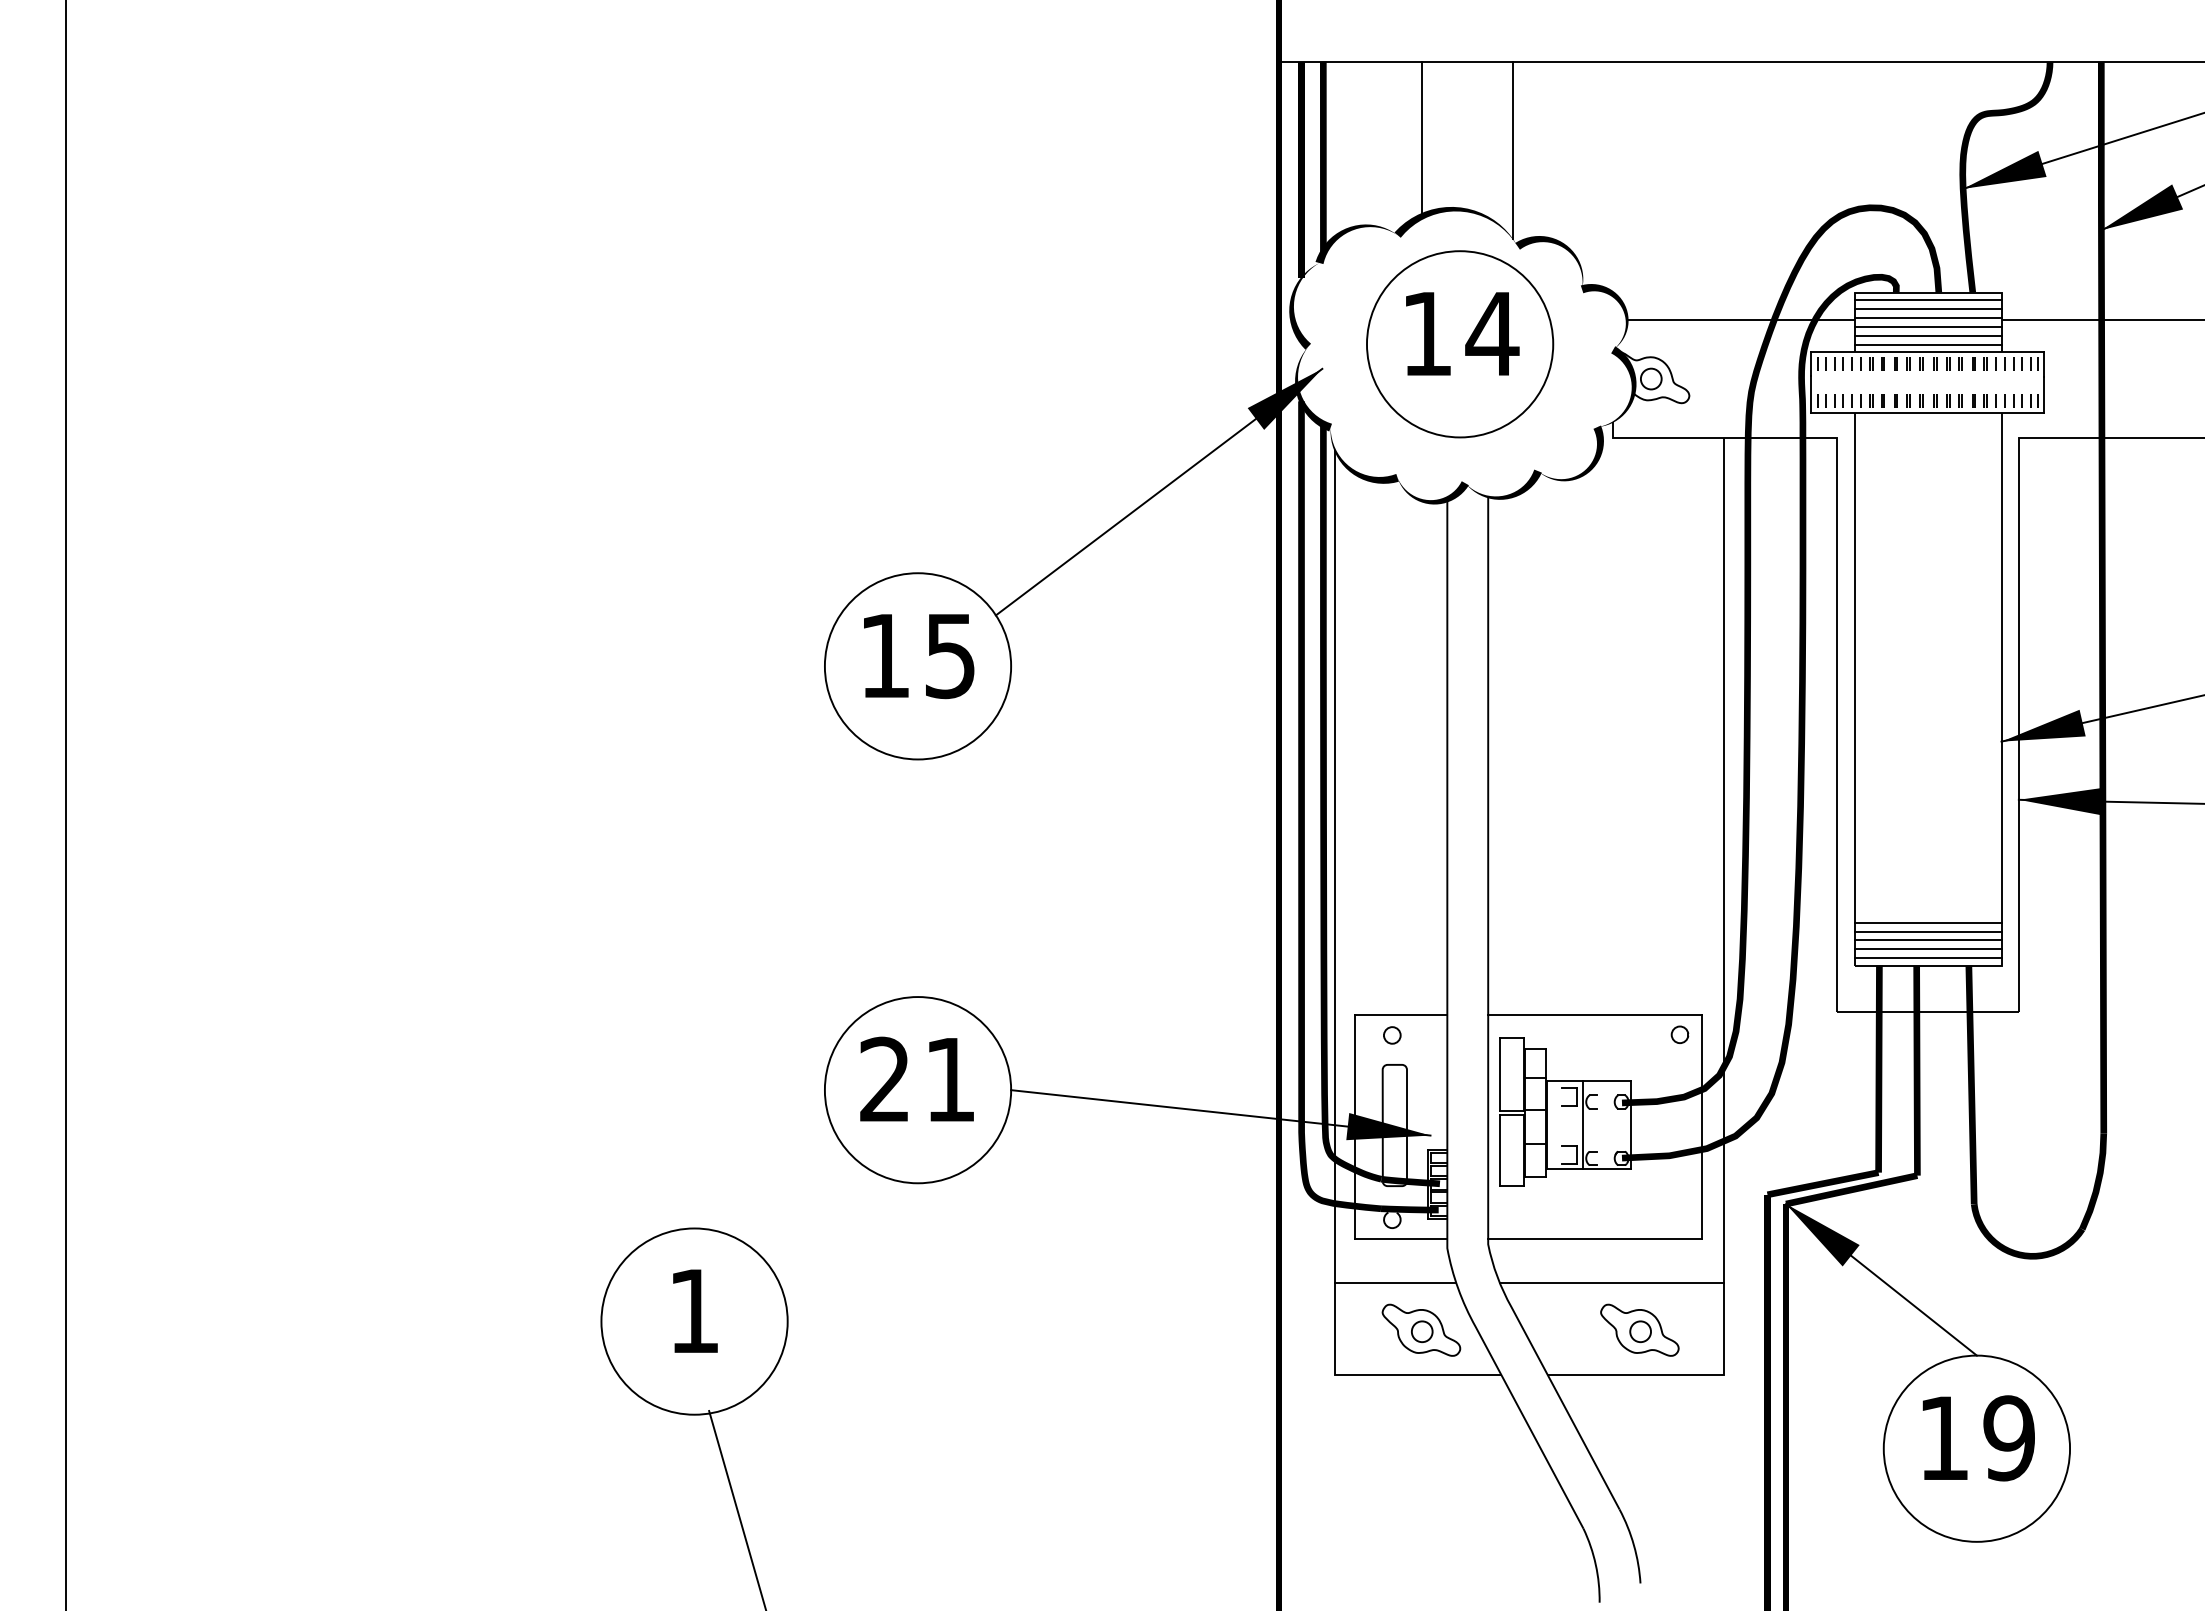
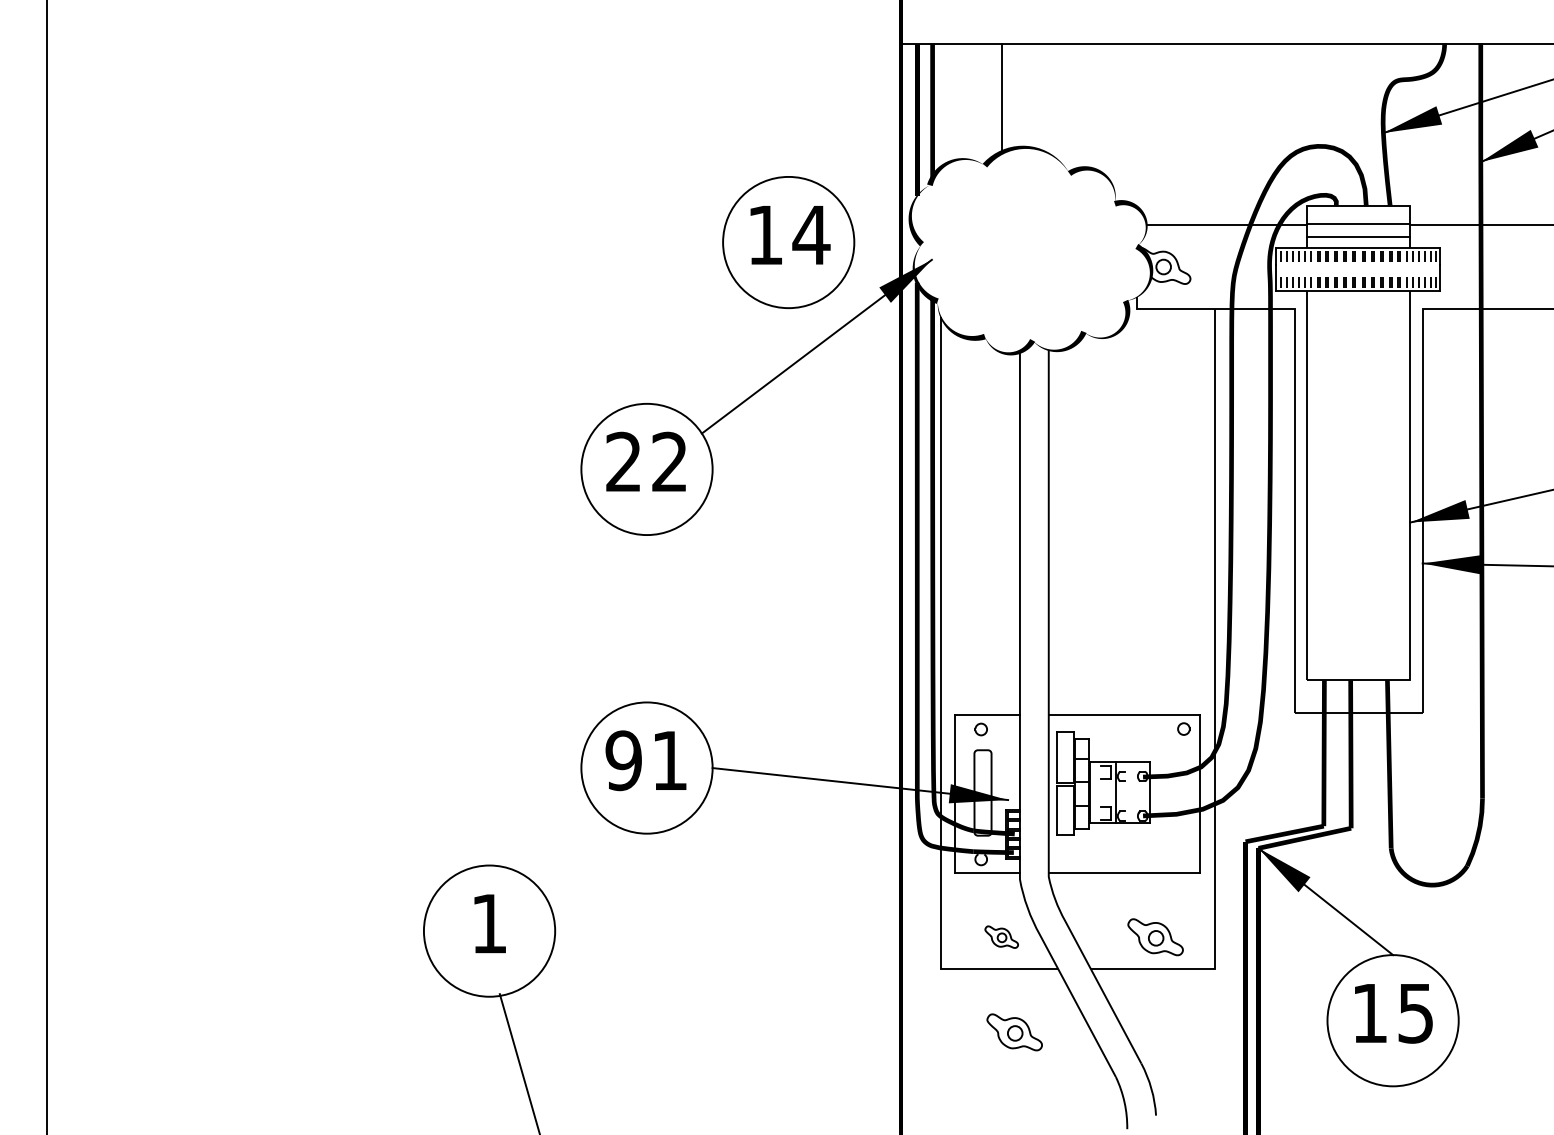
line: (1513, 150) -> (1066, 105), removed
line: (1927, 299) -> (1358, 210), removed
line: (1927, 308) -> (1358, 217), removed
line: (1927, 327) -> (1358, 230), removed
part: (1460, 344) -> (788, 242), moved
line: (1927, 344) -> (1358, 242), removed
text: (917, 655) -> (646, 461), 15 -> 22
line: (1927, 923) -> (1358, 650), removed
line: (1927, 932) -> (1358, 656), removed
line: (1927, 940) -> (1358, 662), removed
line: (1927, 949) -> (1358, 668), removed
line: (1927, 958) -> (1358, 675), removed
text: (884, 1079) -> (623, 760), 21 -> 91
line: (1395, 1283) -> (983, 904), removed
line: (1611, 1283) -> (1135, 904), removed
part: (1421, 1329) -> (1001, 936), size x0.6
text: (2008, 1438) -> (1415, 1013), 19 -> 15
part: (1439, 1464) -> (1014, 1031), added

